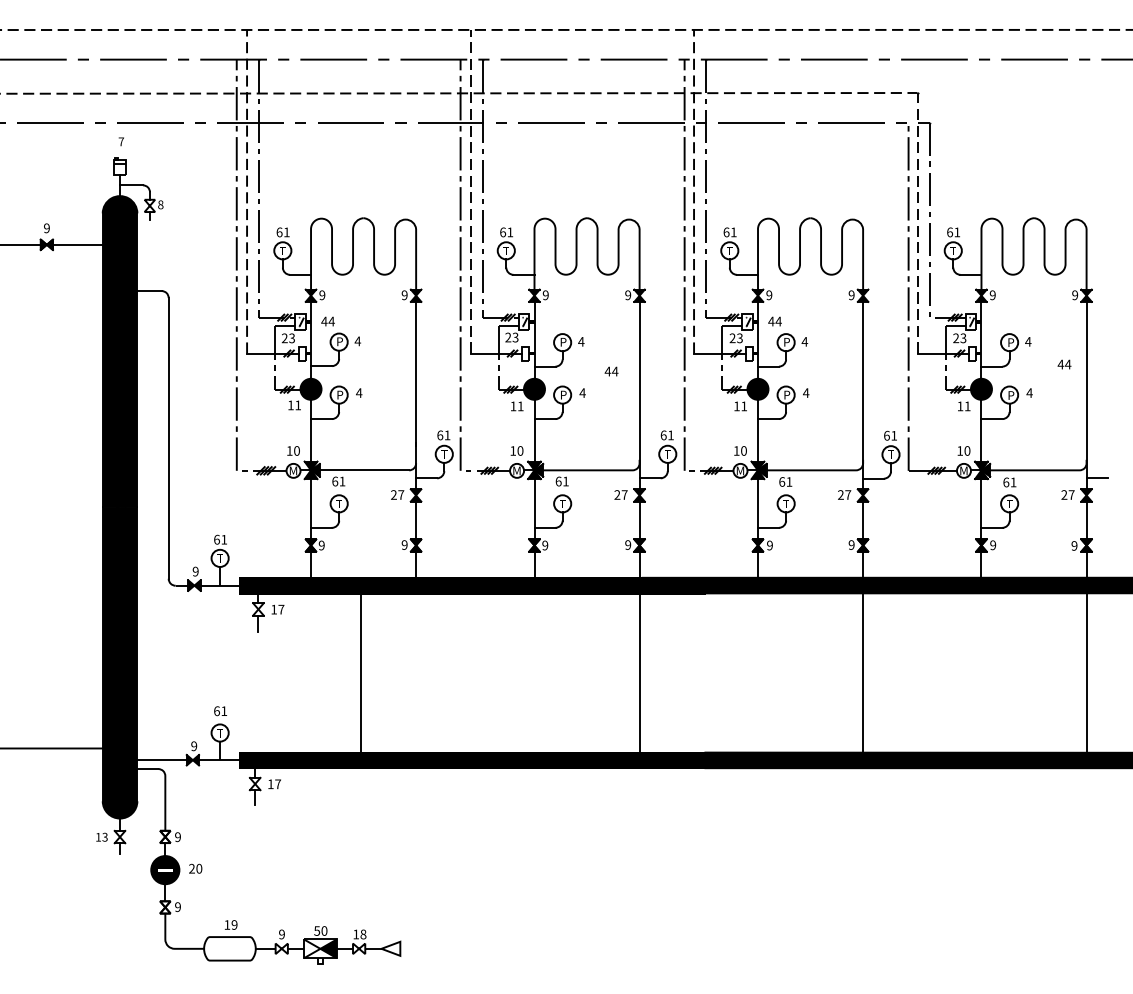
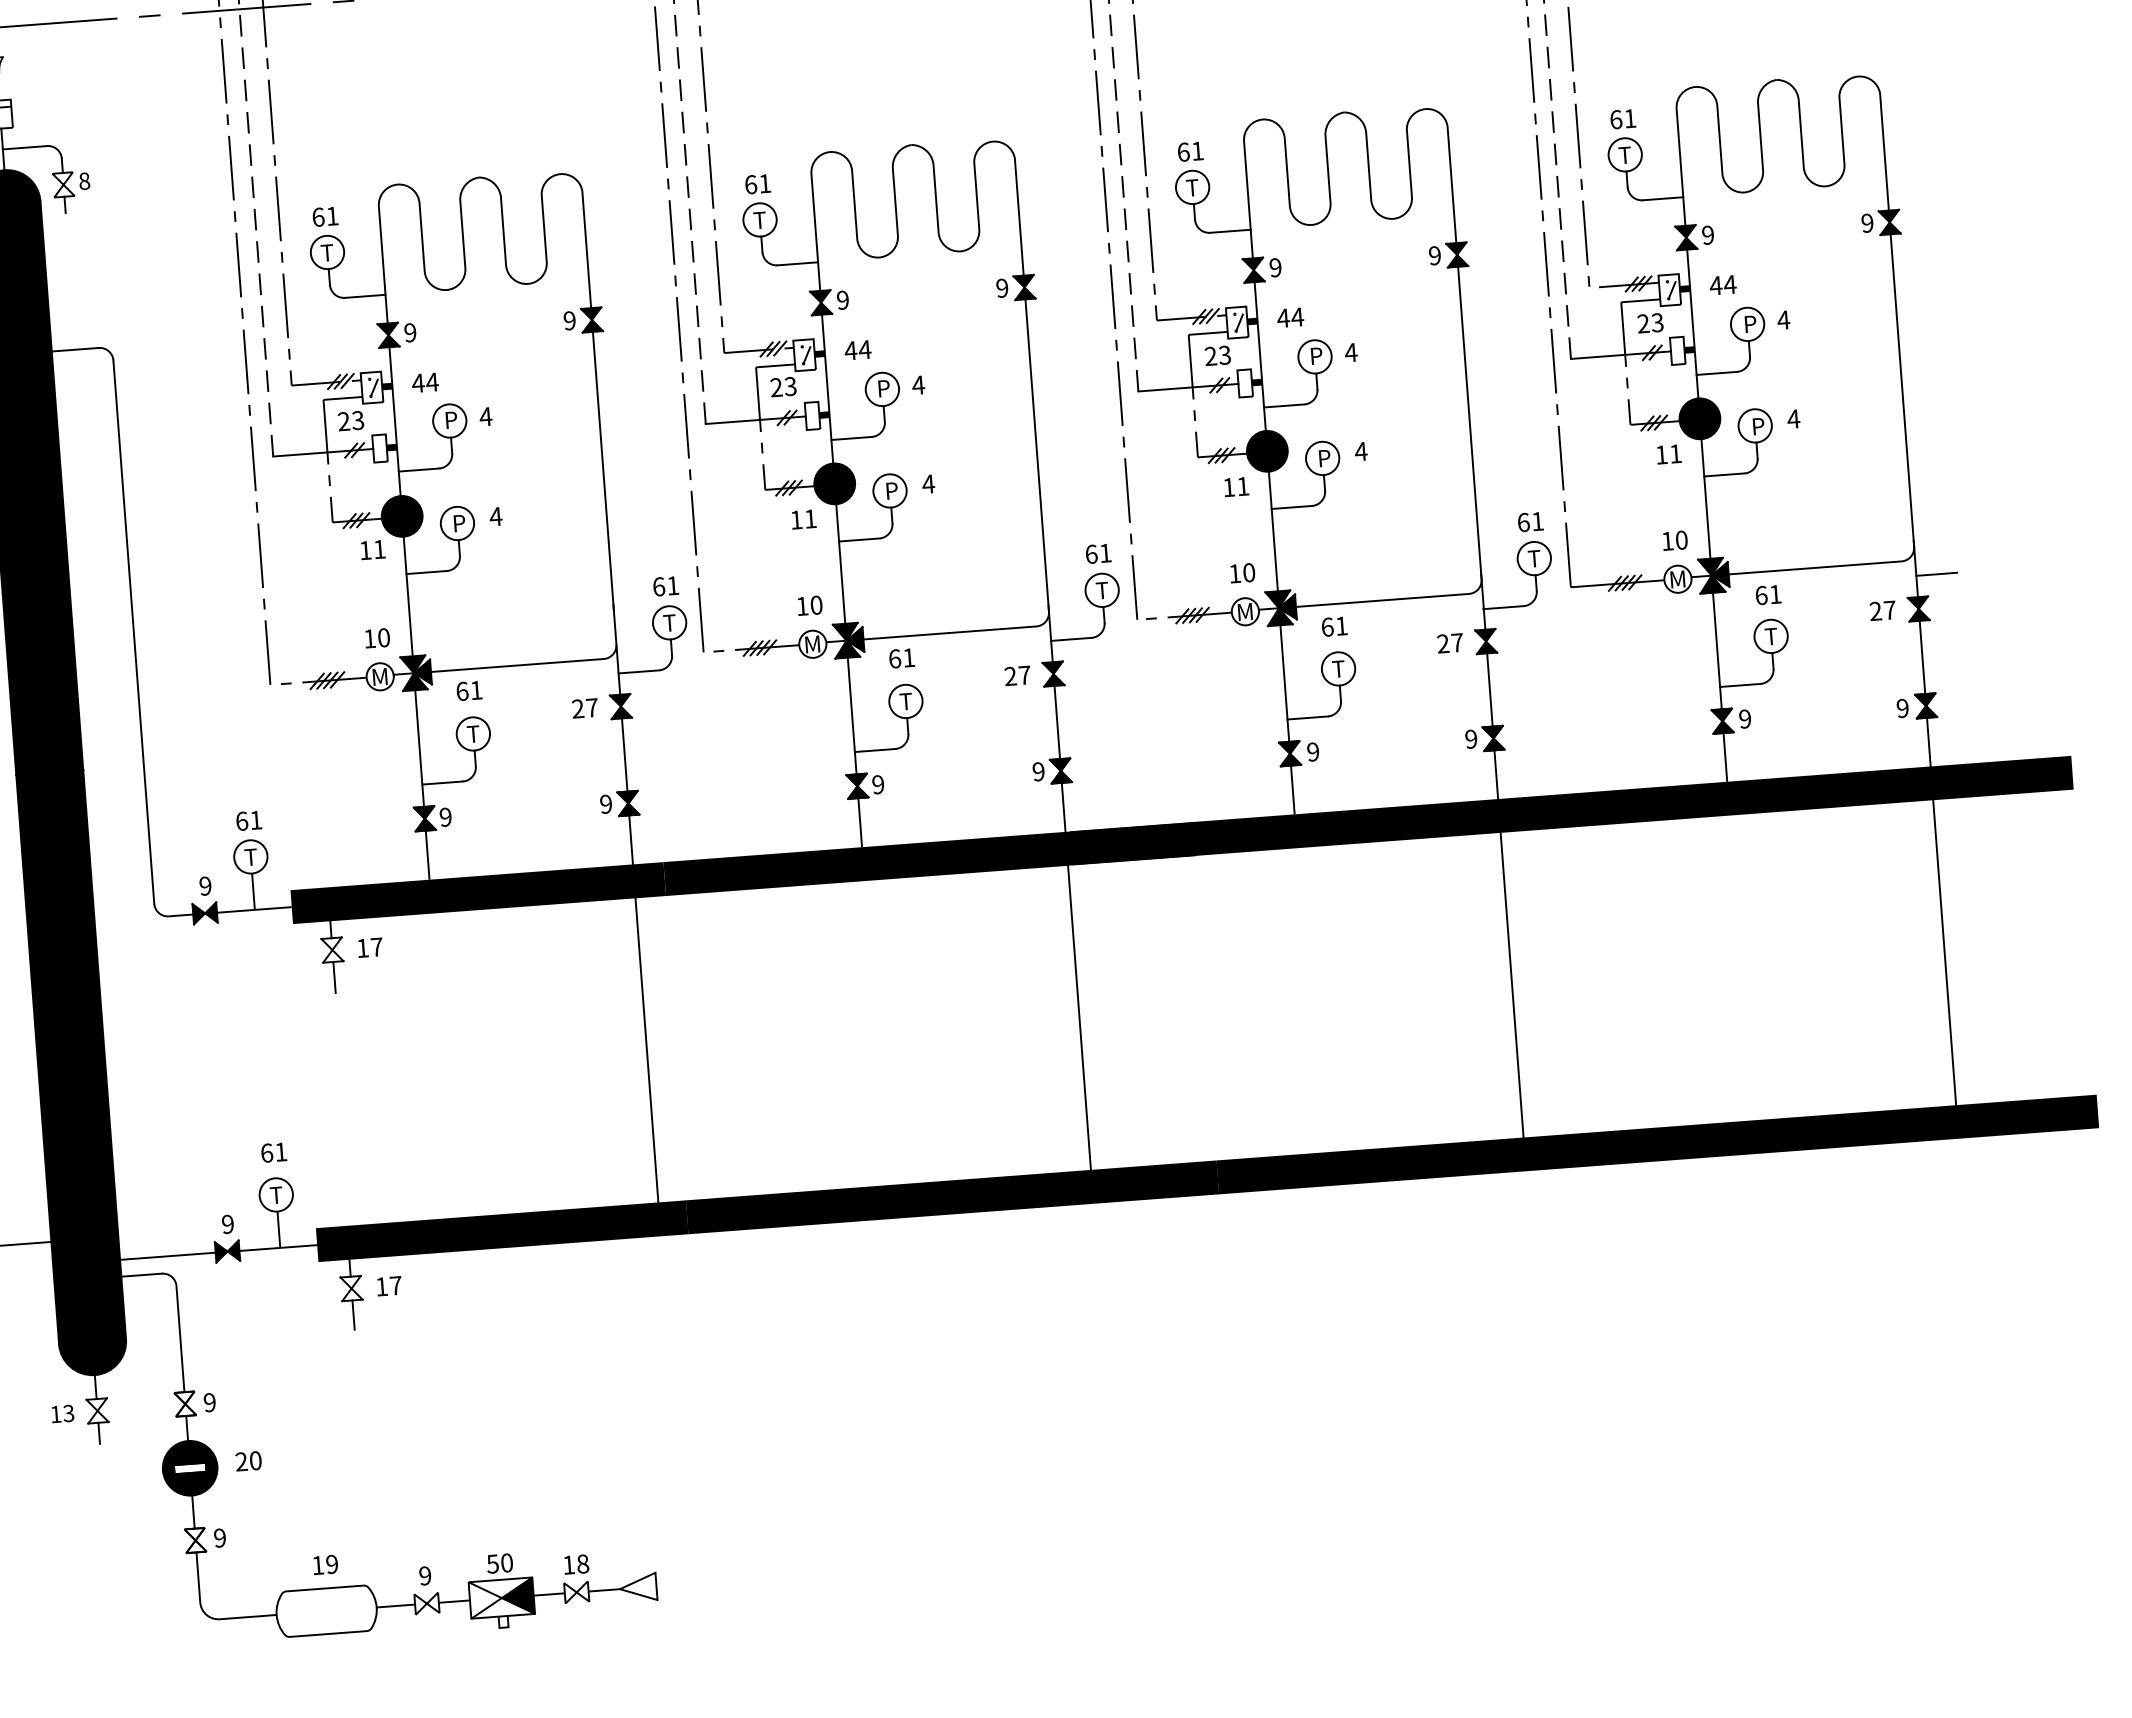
text: (1064, 364) -> (1723, 285), moved
text: (611, 371) -> (857, 350), moved
line: (361, 672) -> (647, 1049), moved

